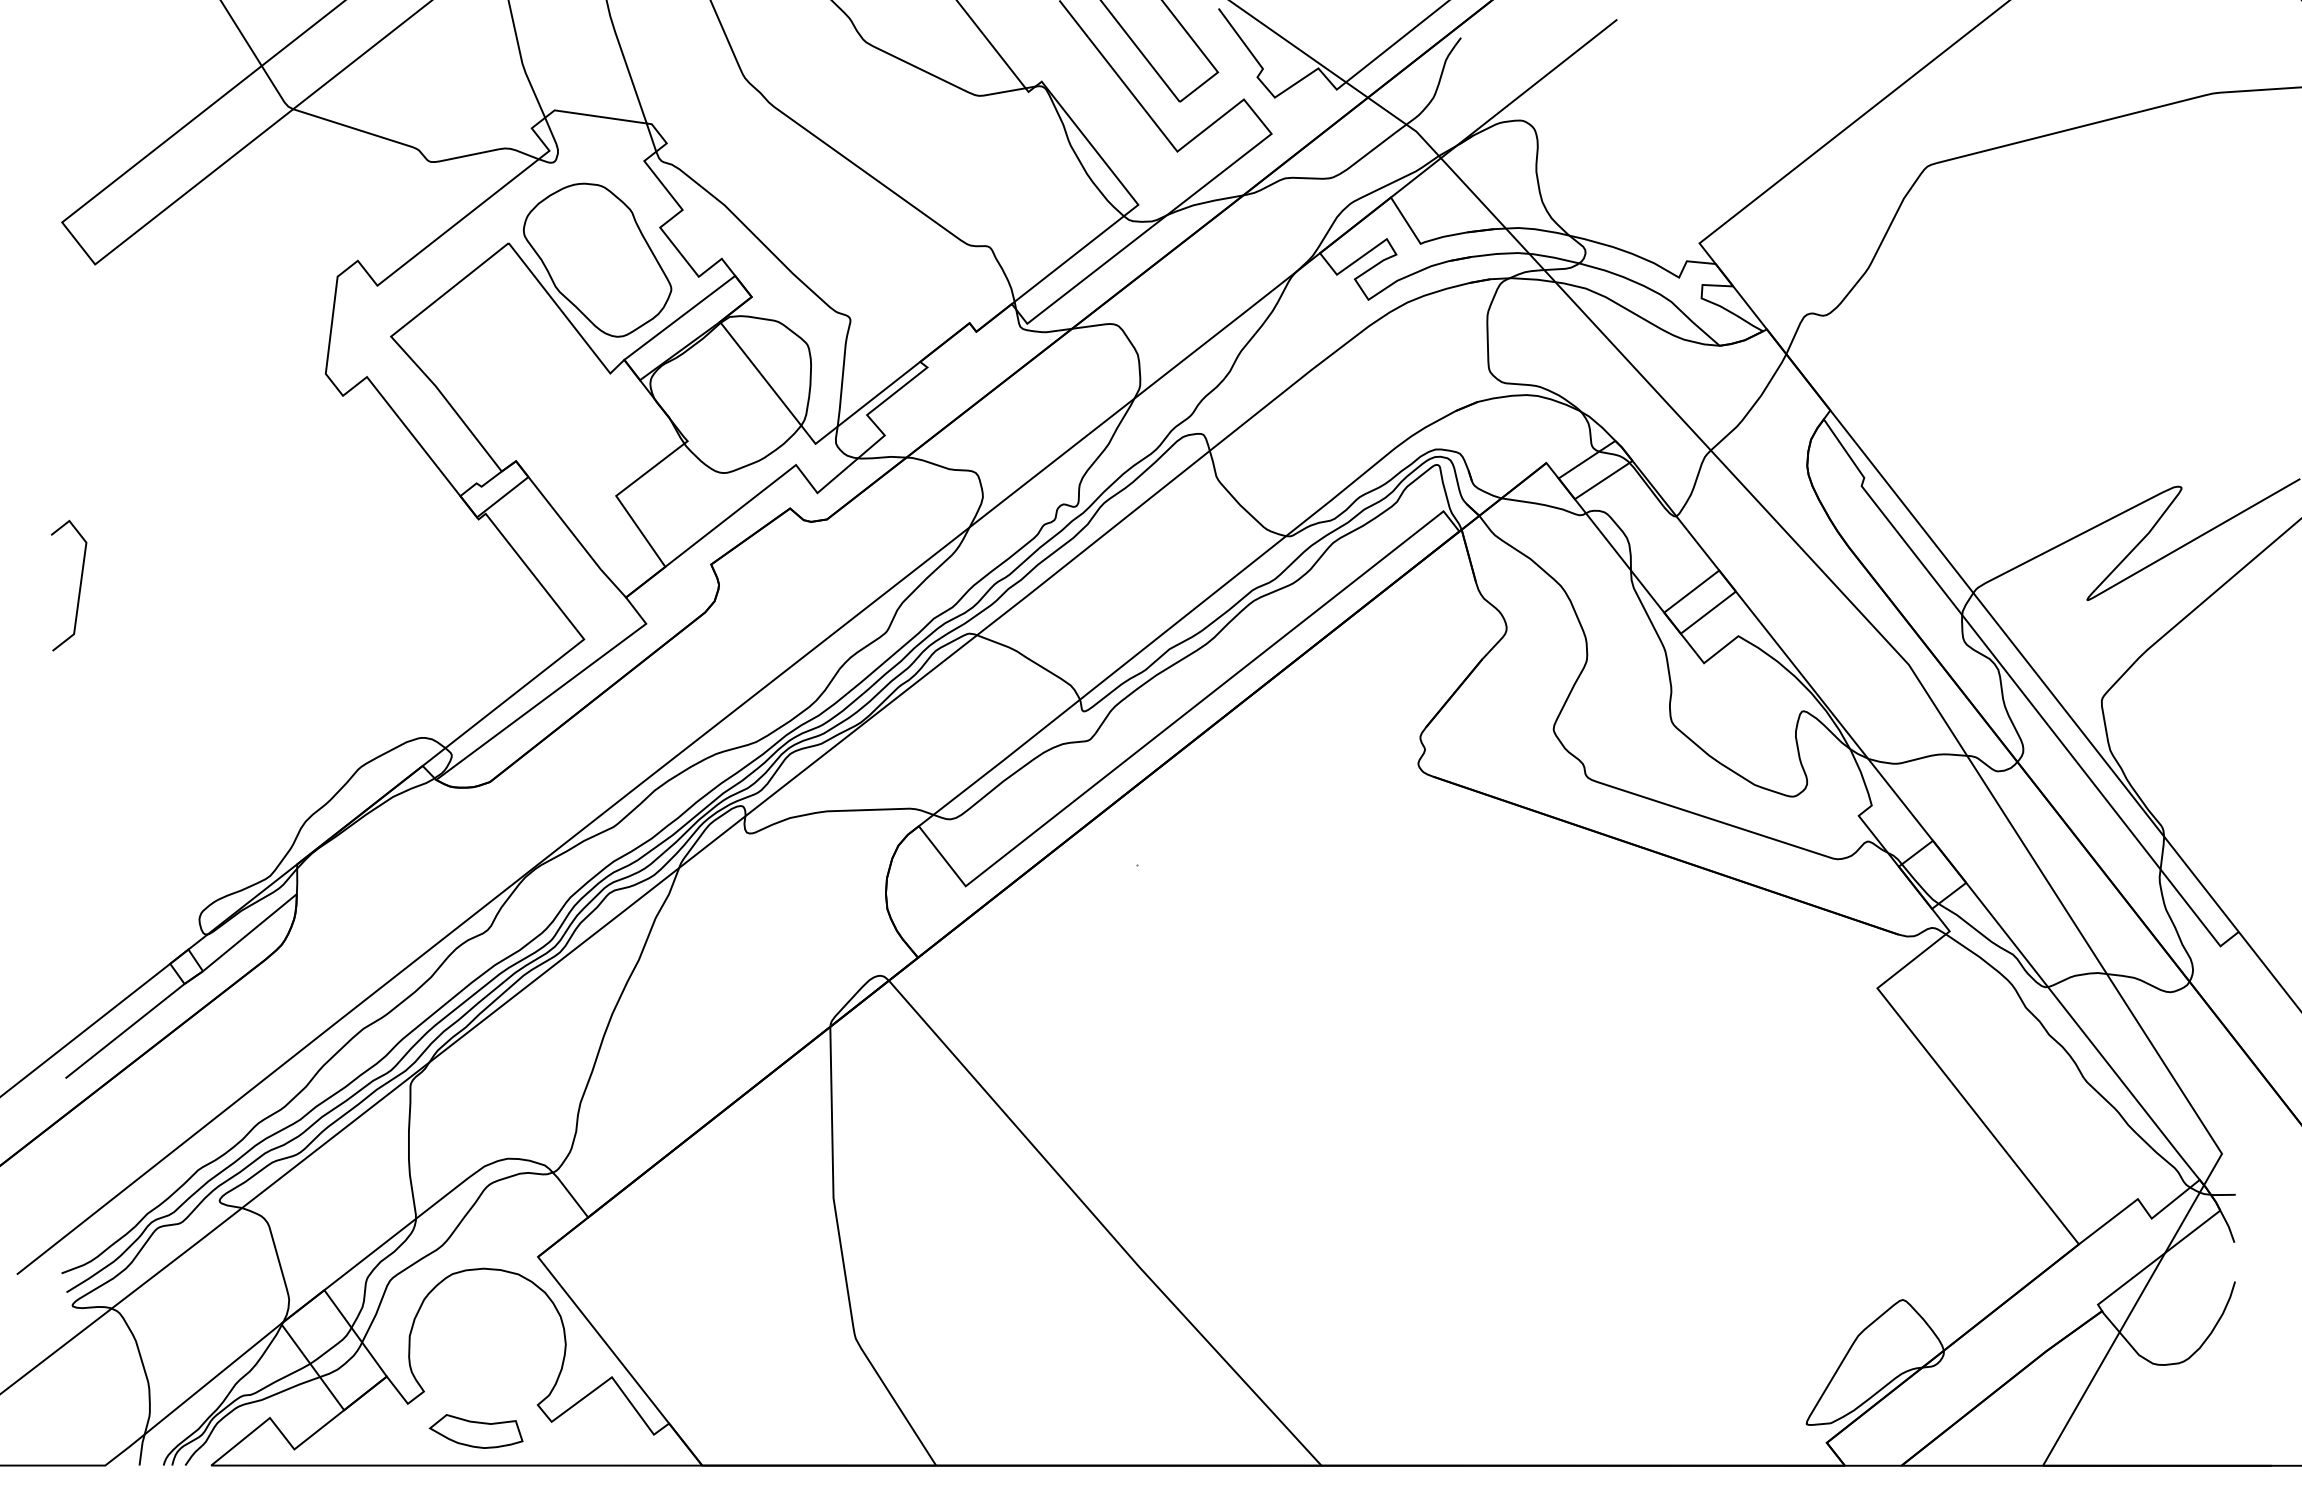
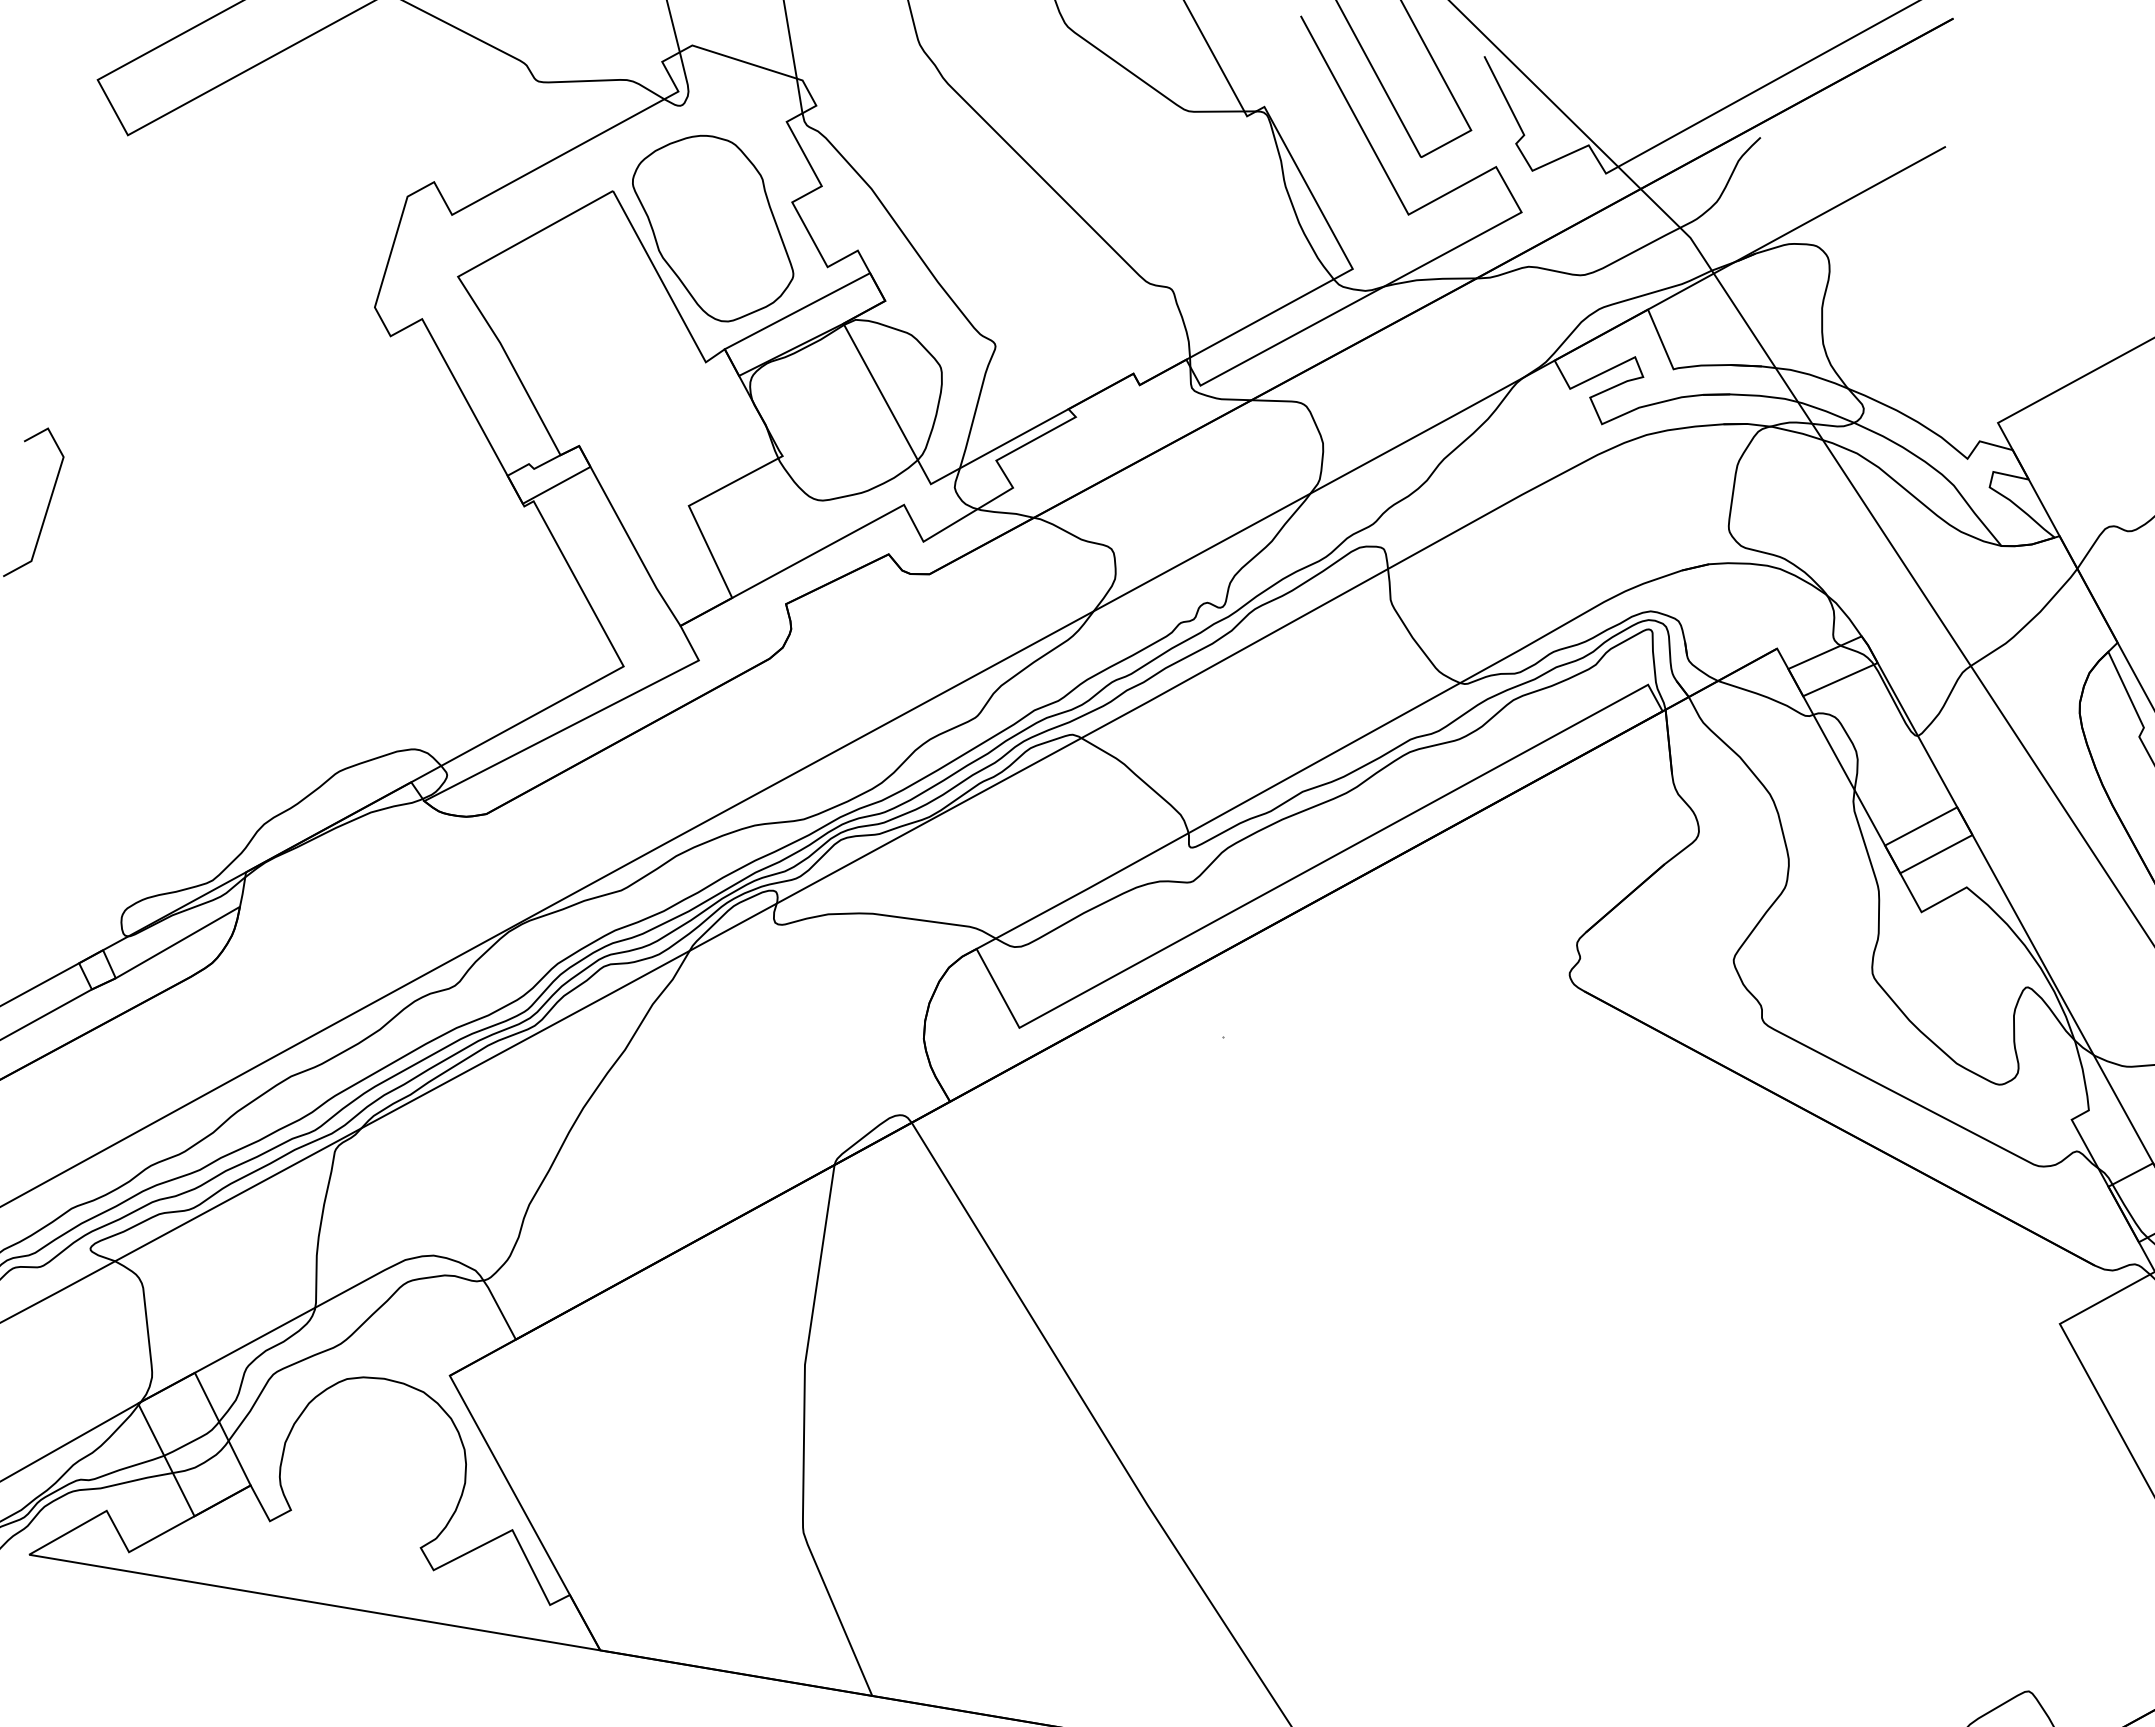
part: (475, 1431) -> (343, 1566), removed

